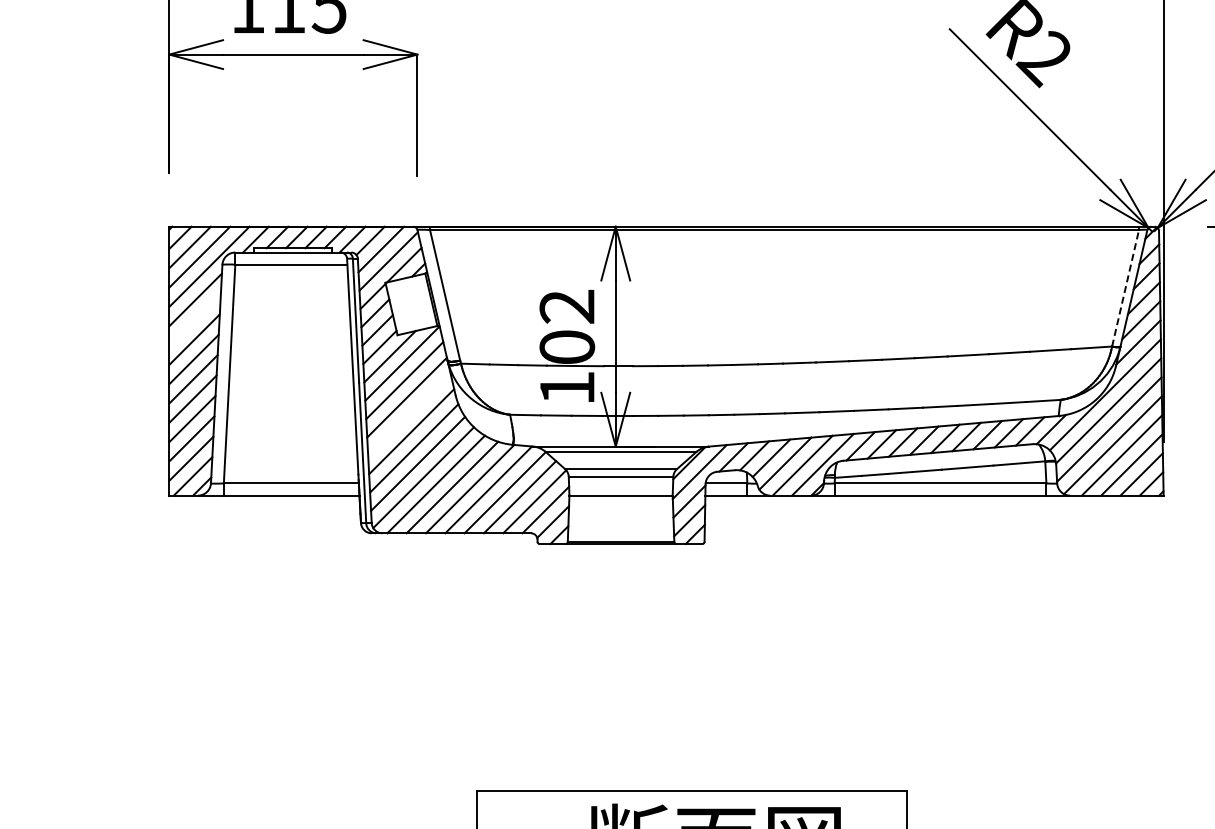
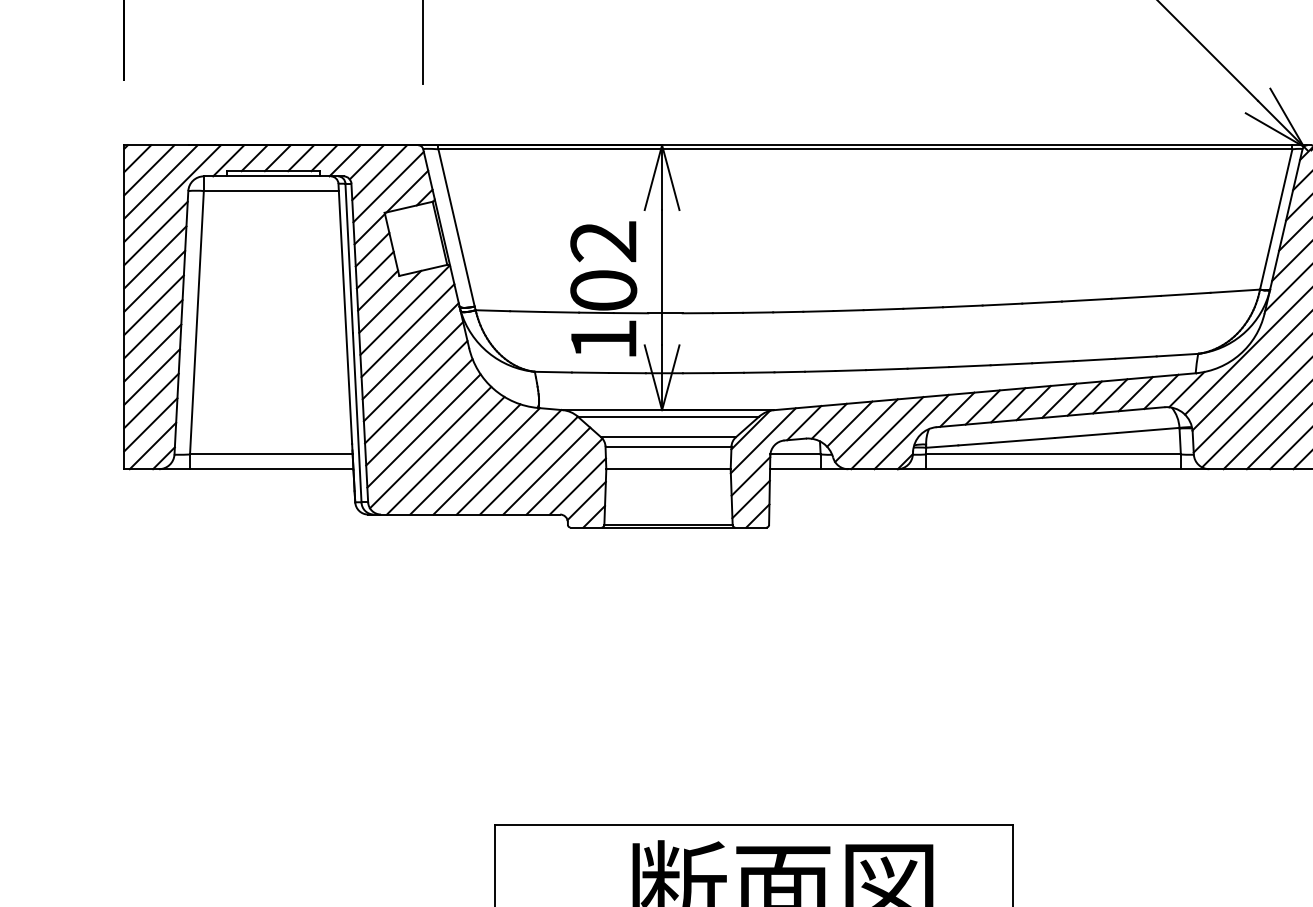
line: (1125, 288) -> (1276, 219), dashed -> solid
line: (194, 319) -> (154, 257), added
line: (409, 414) -> (413, 371), added

